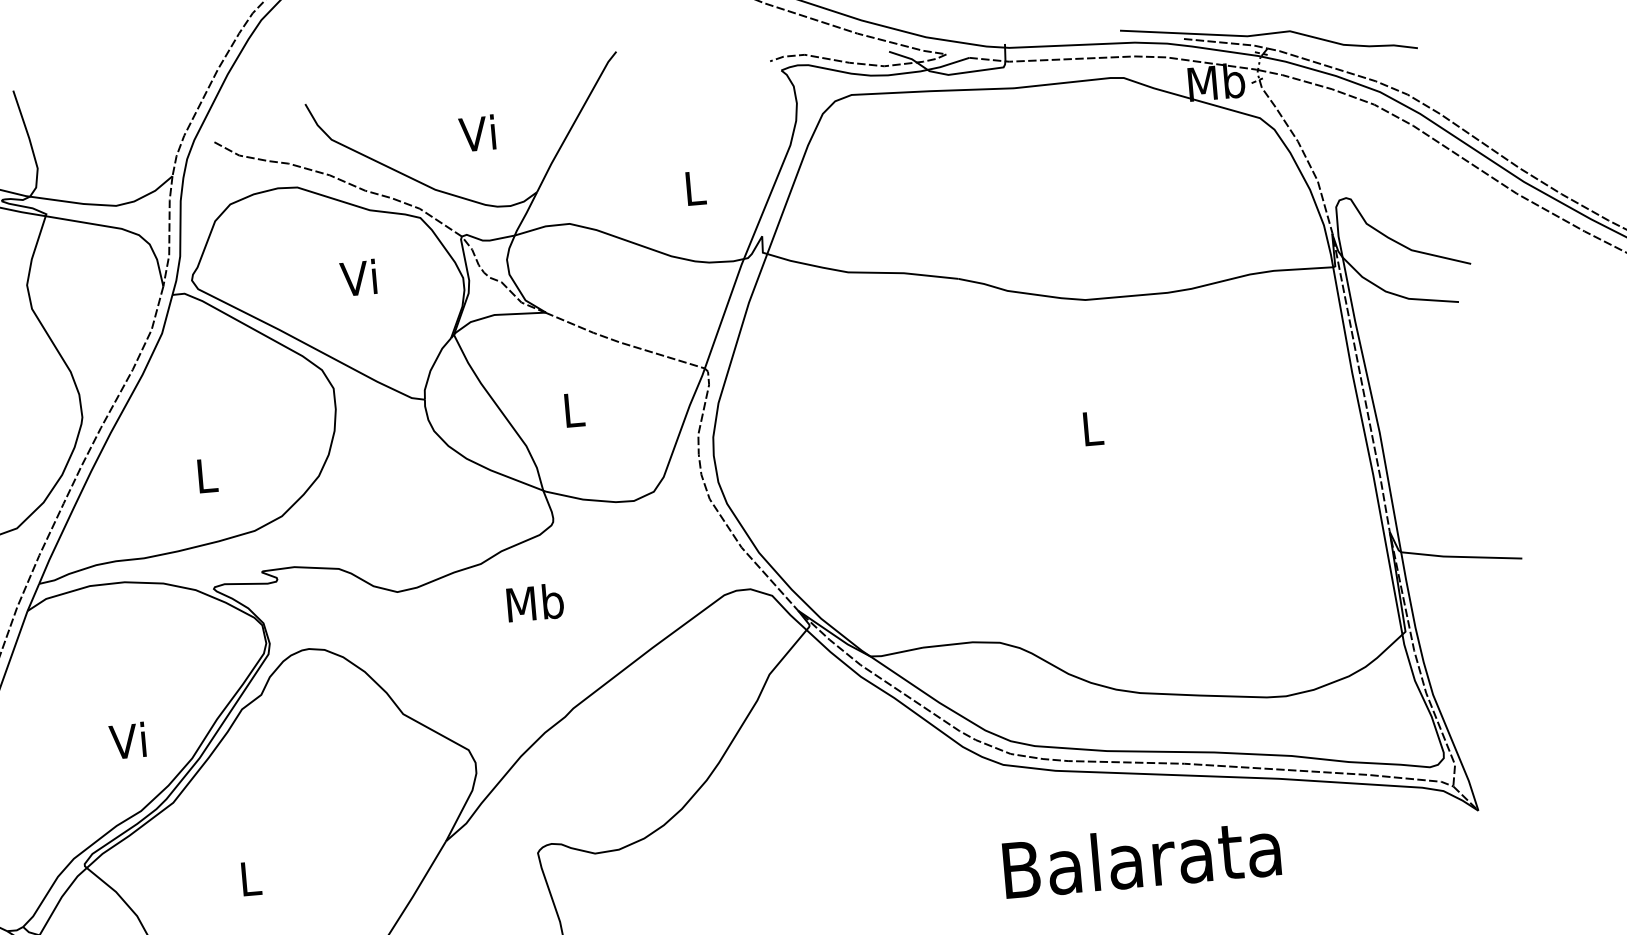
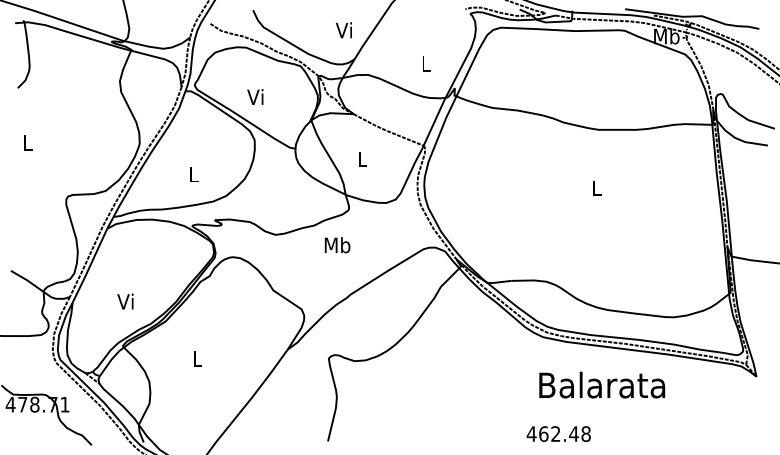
text: (476, 133) -> (343, 30), moved
text: (358, 276) -> (255, 96), moved
text: (127, 740) -> (125, 301), moved

